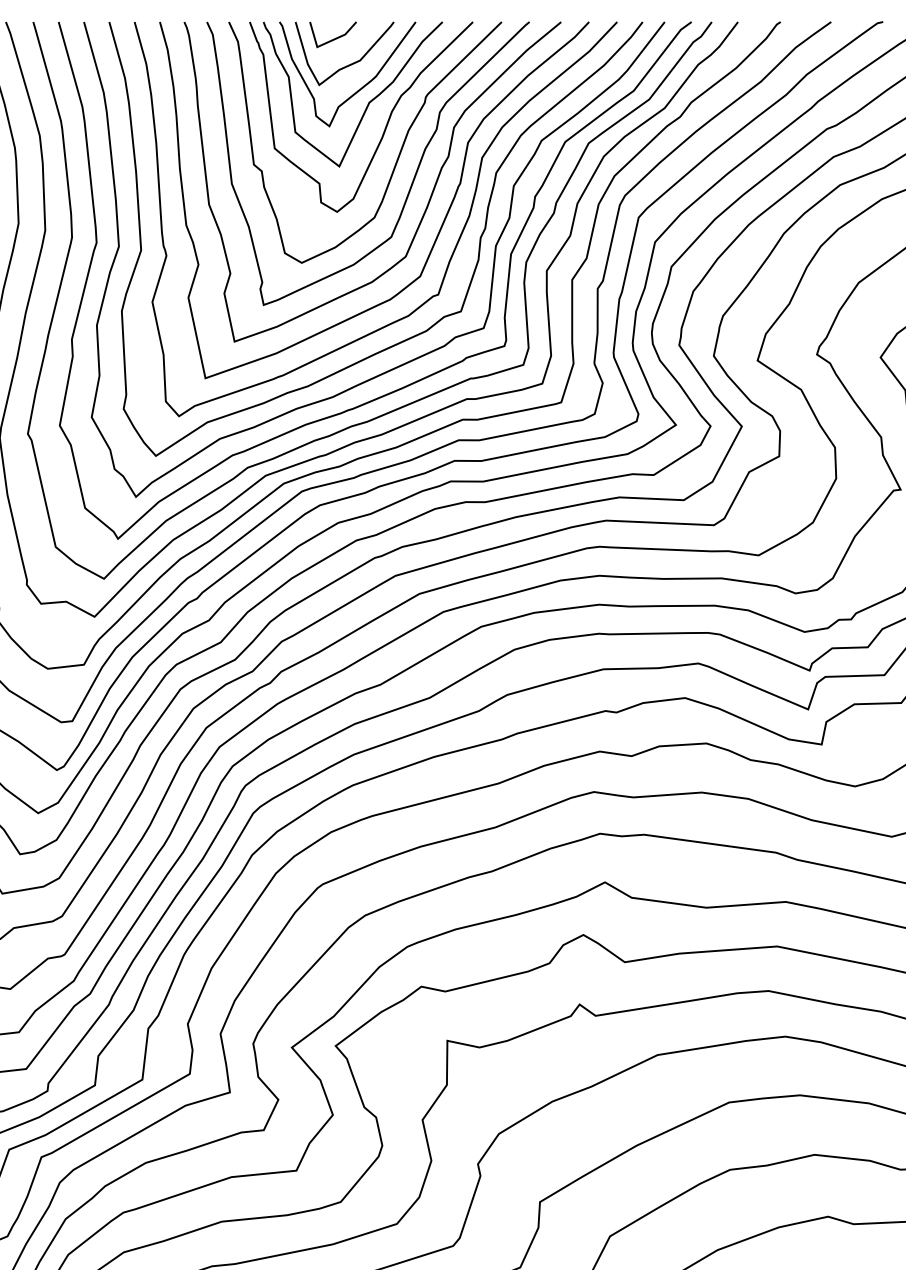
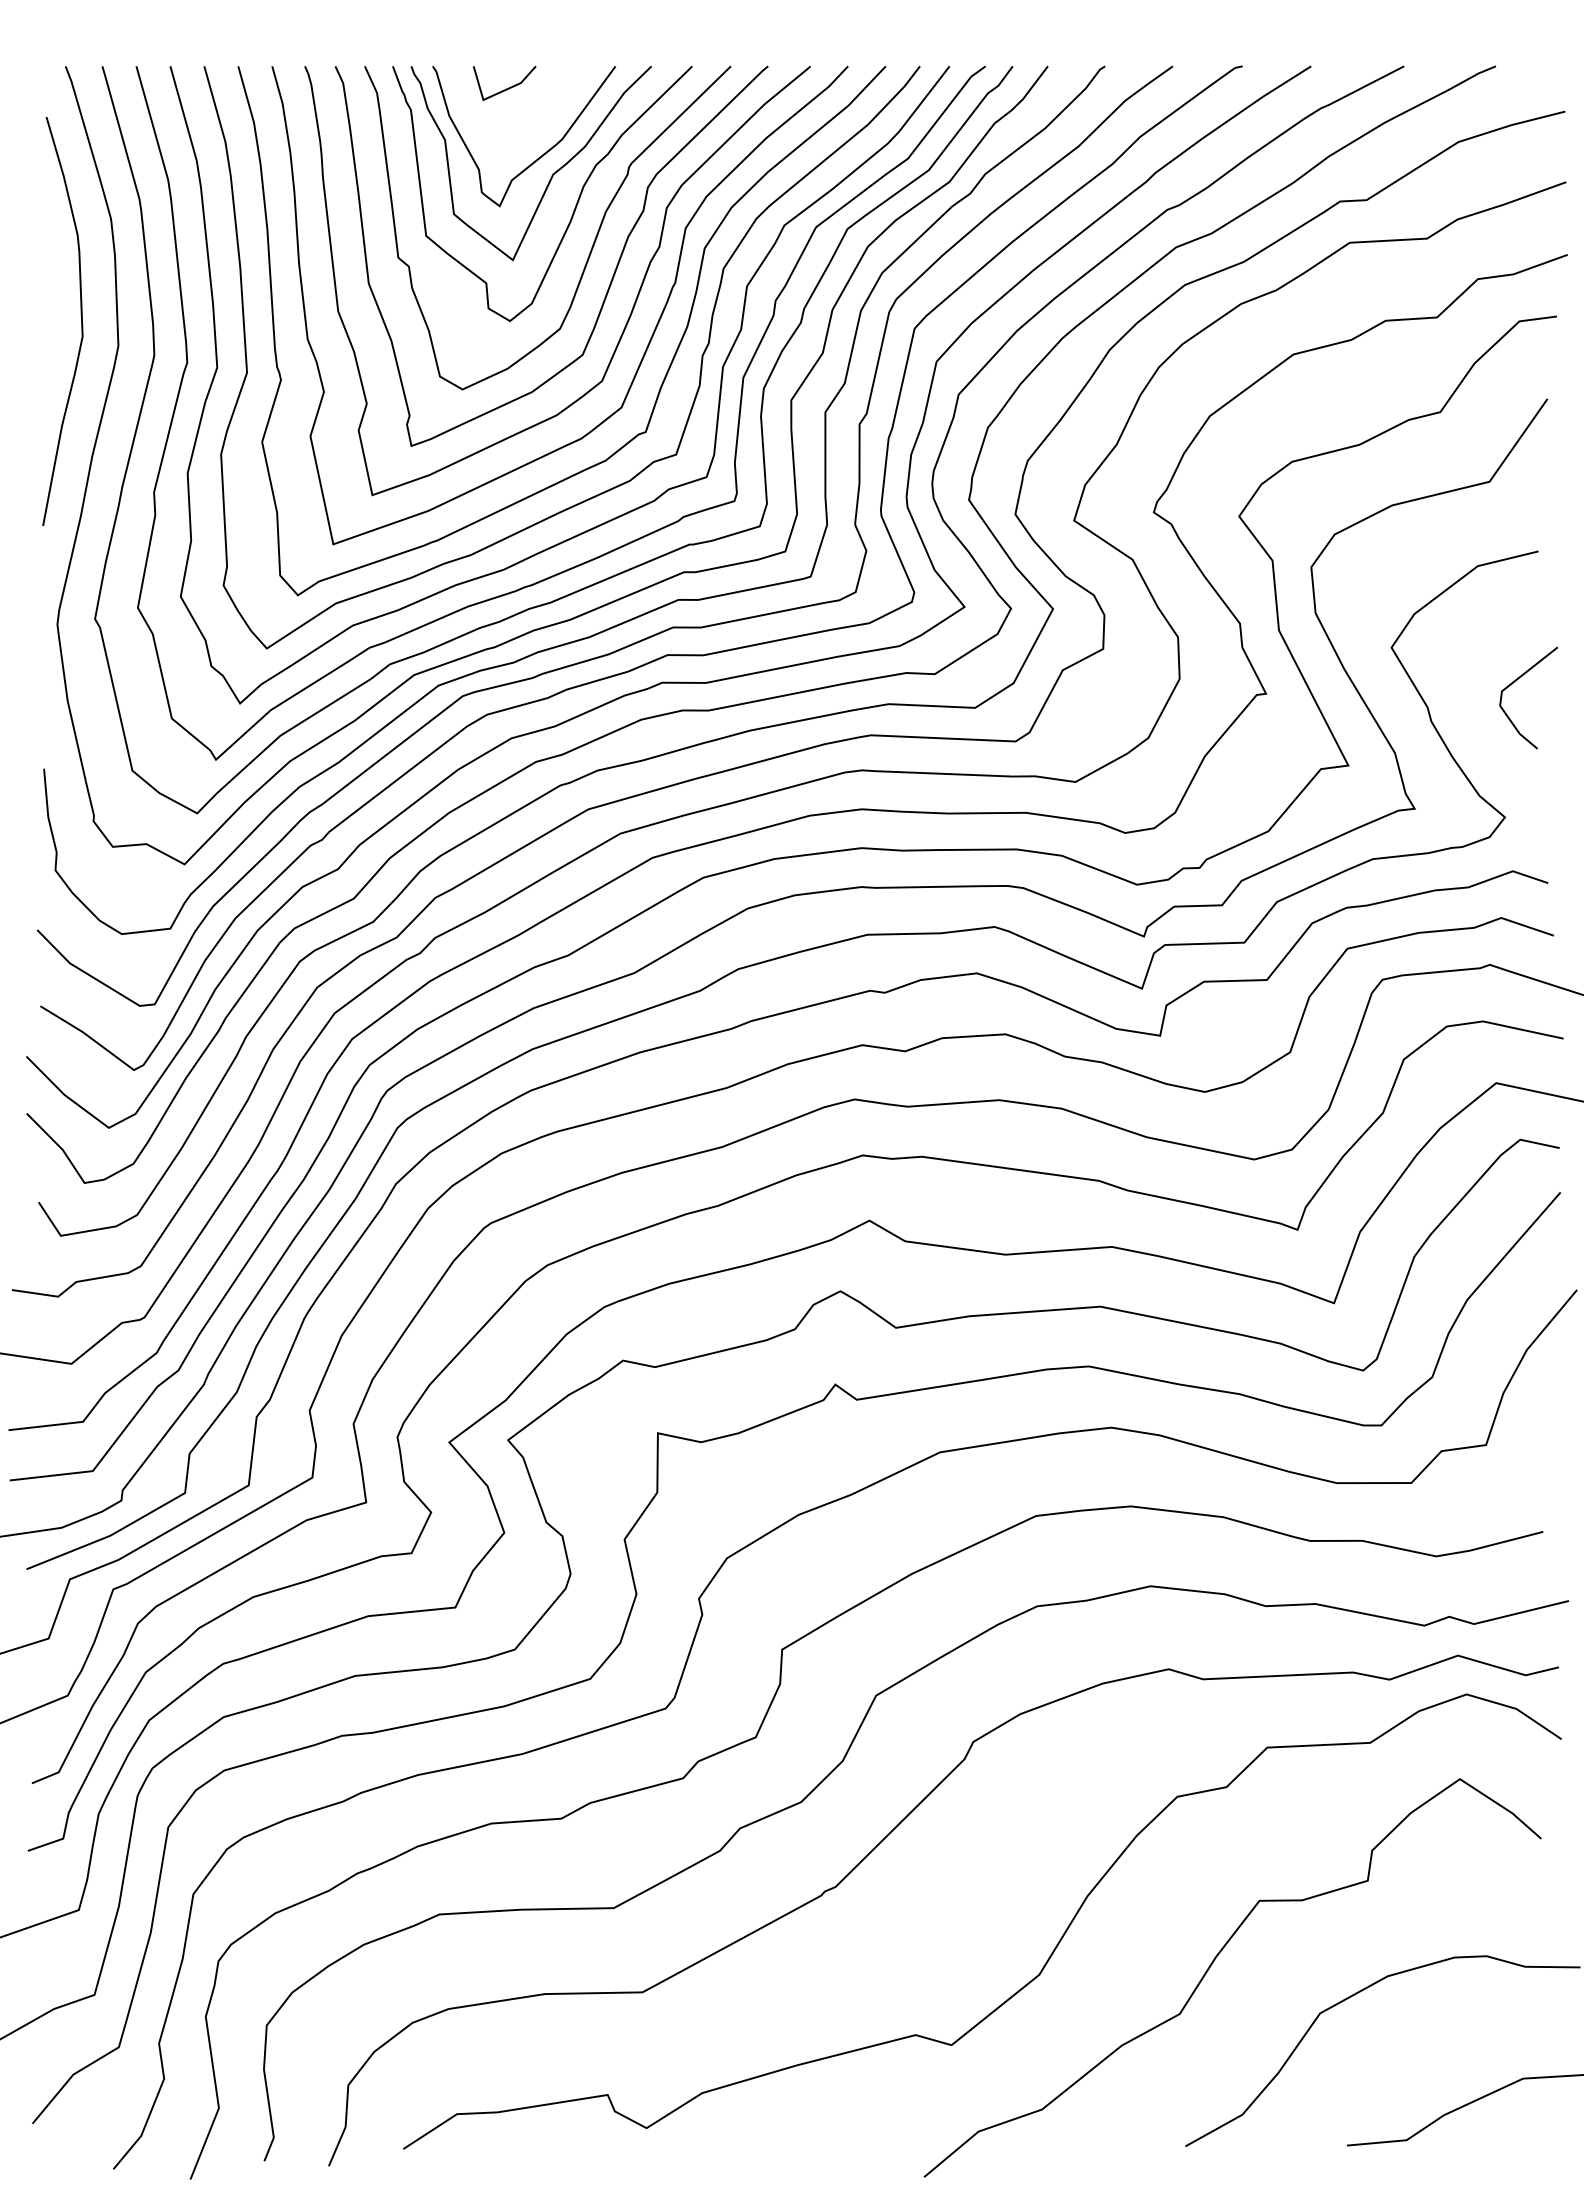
curve: (348, 64) -> (525, 123), removed

